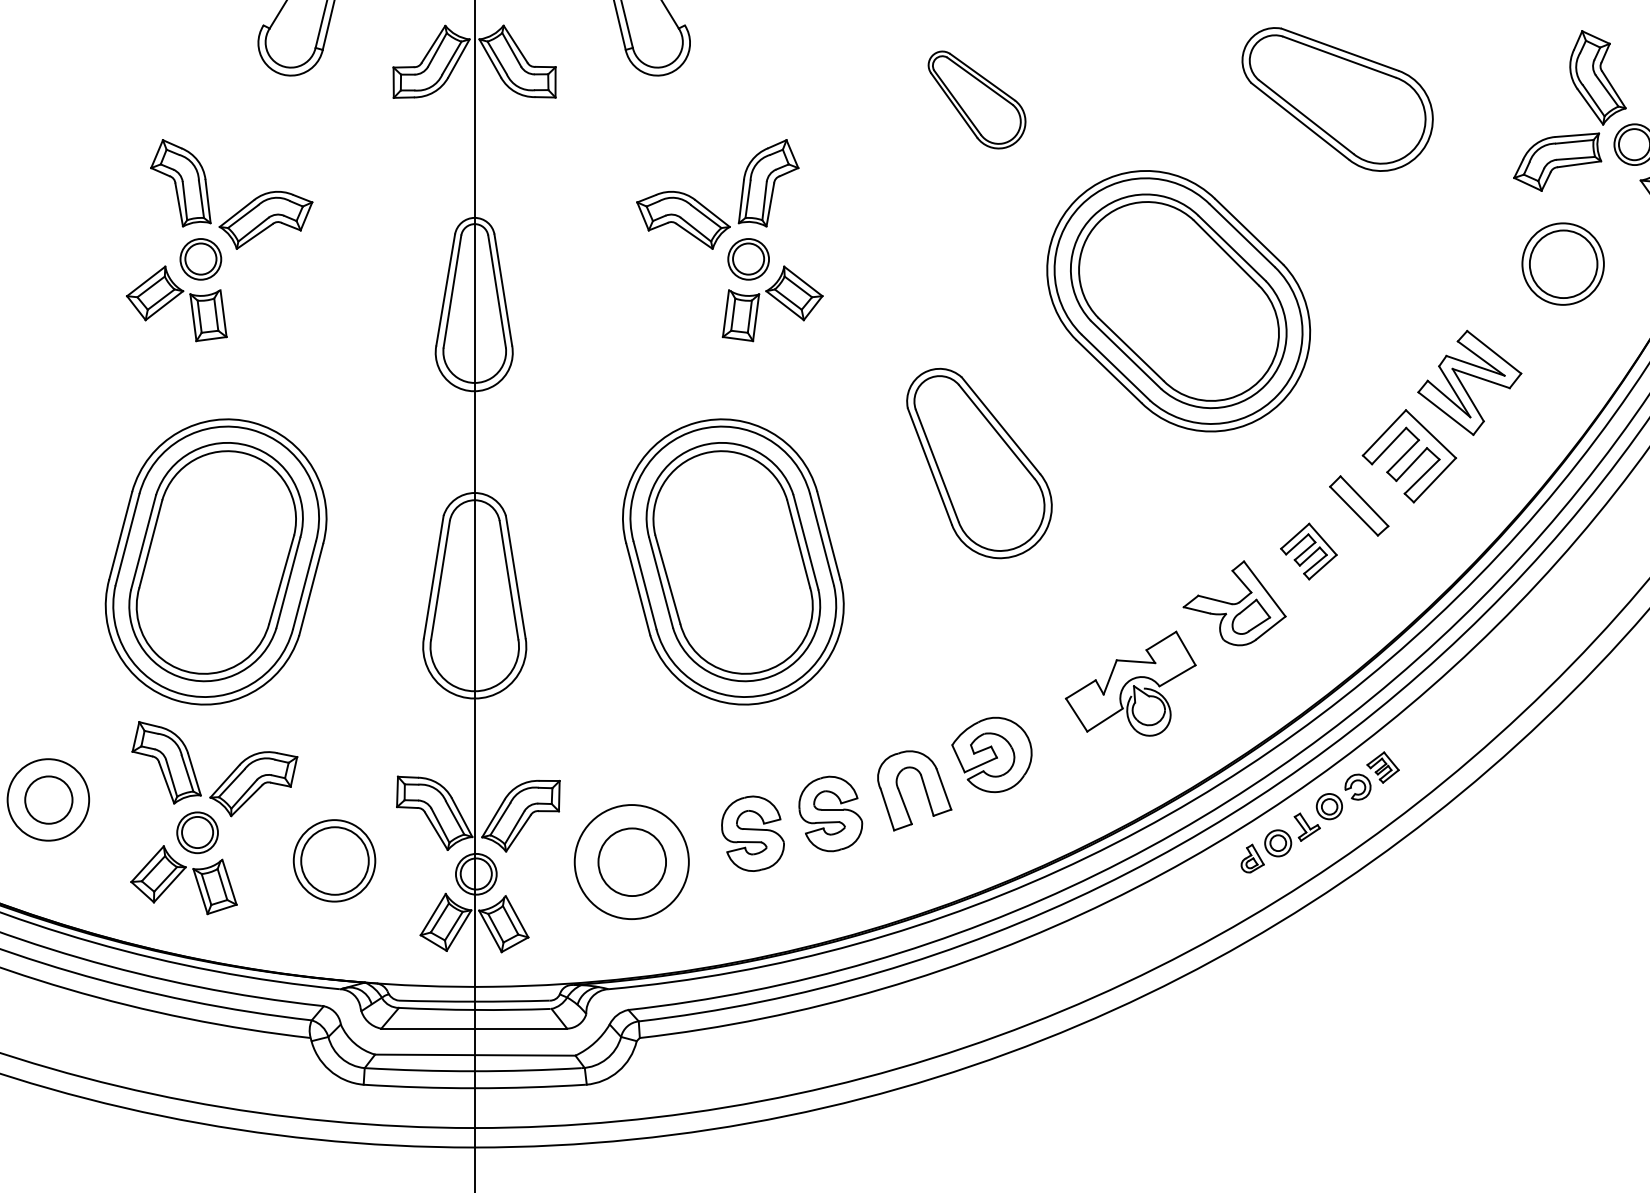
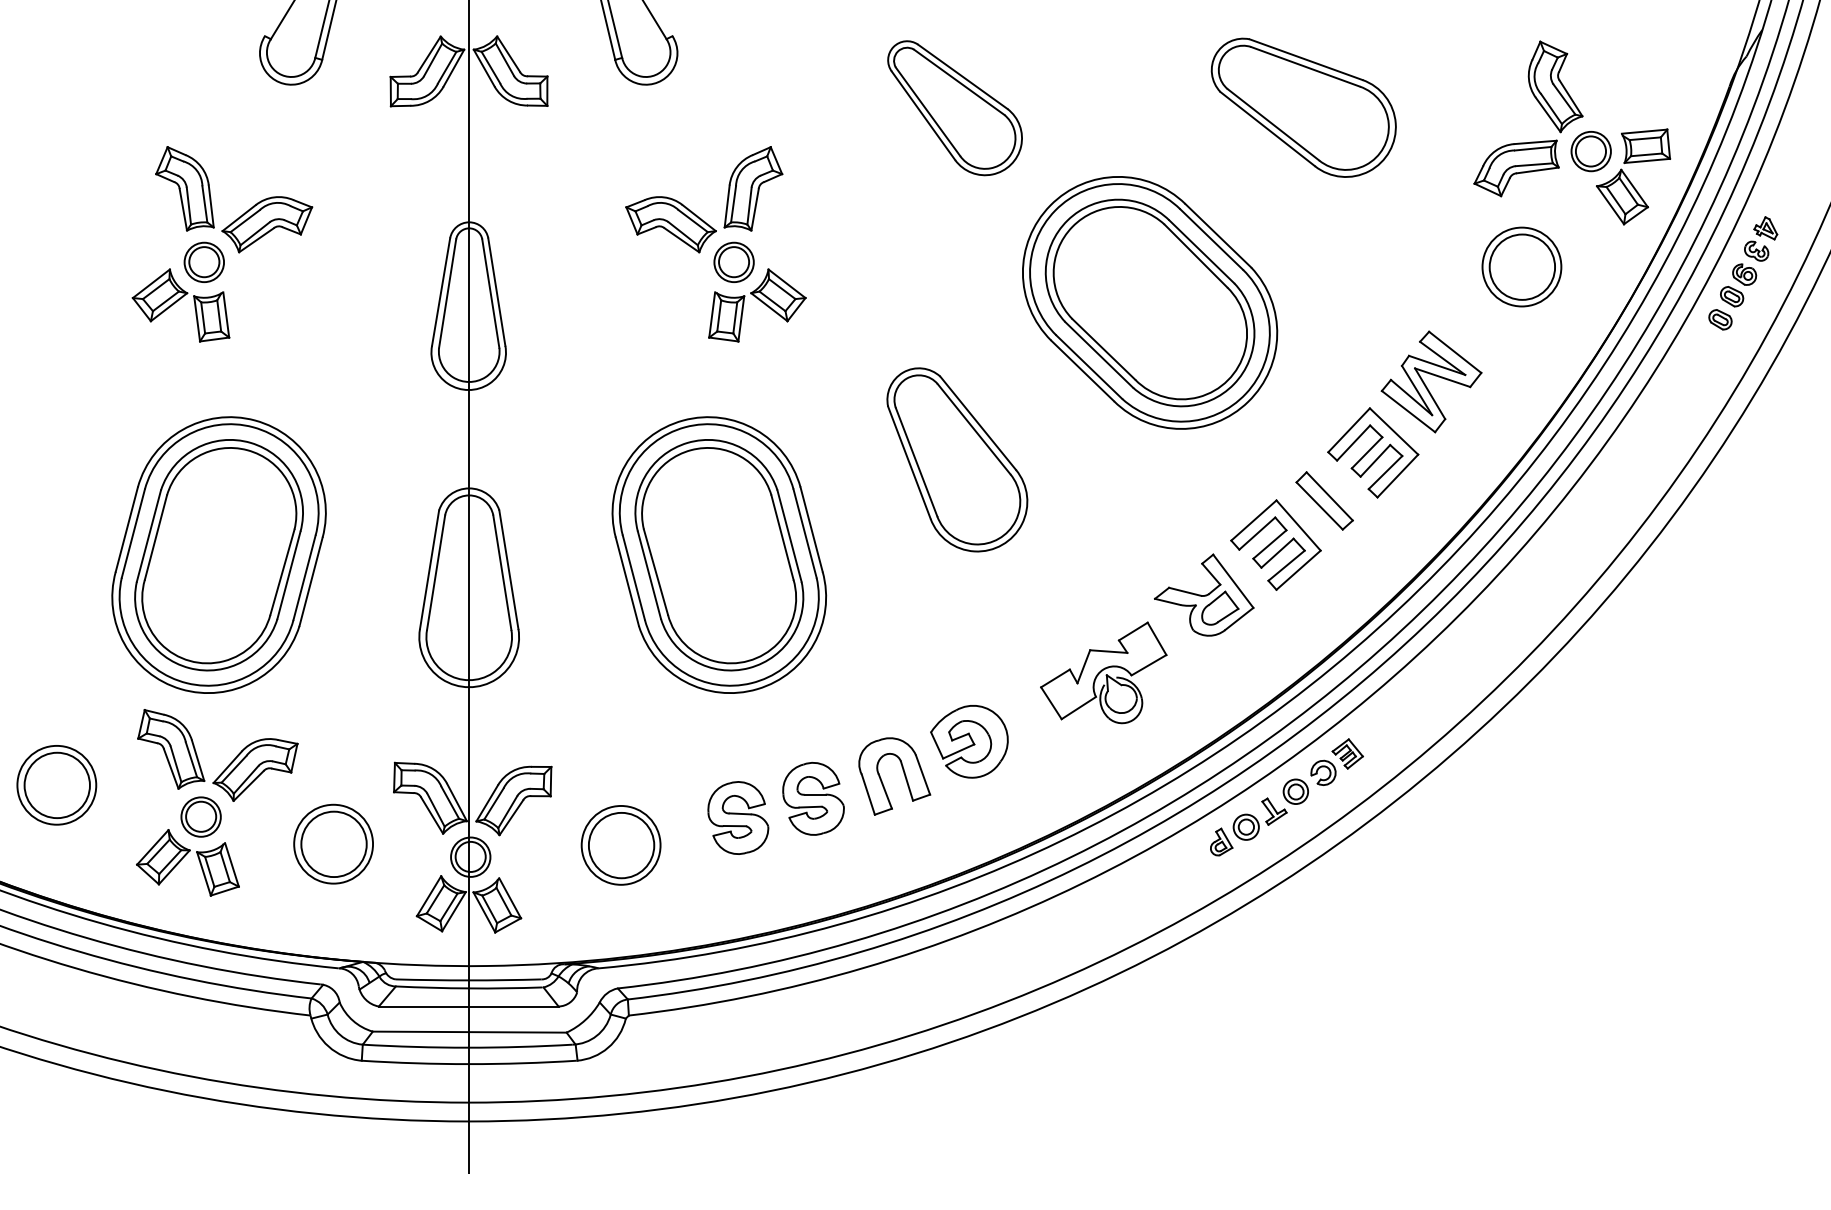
part: (976, 100) -> (954, 108), size x1.43
part: (1308, 550) -> (1275, 544), size x1.67
circle: (48, 800) -> (56, 785), size x1.43
circle: (631, 861) -> (620, 844), size x0.71

